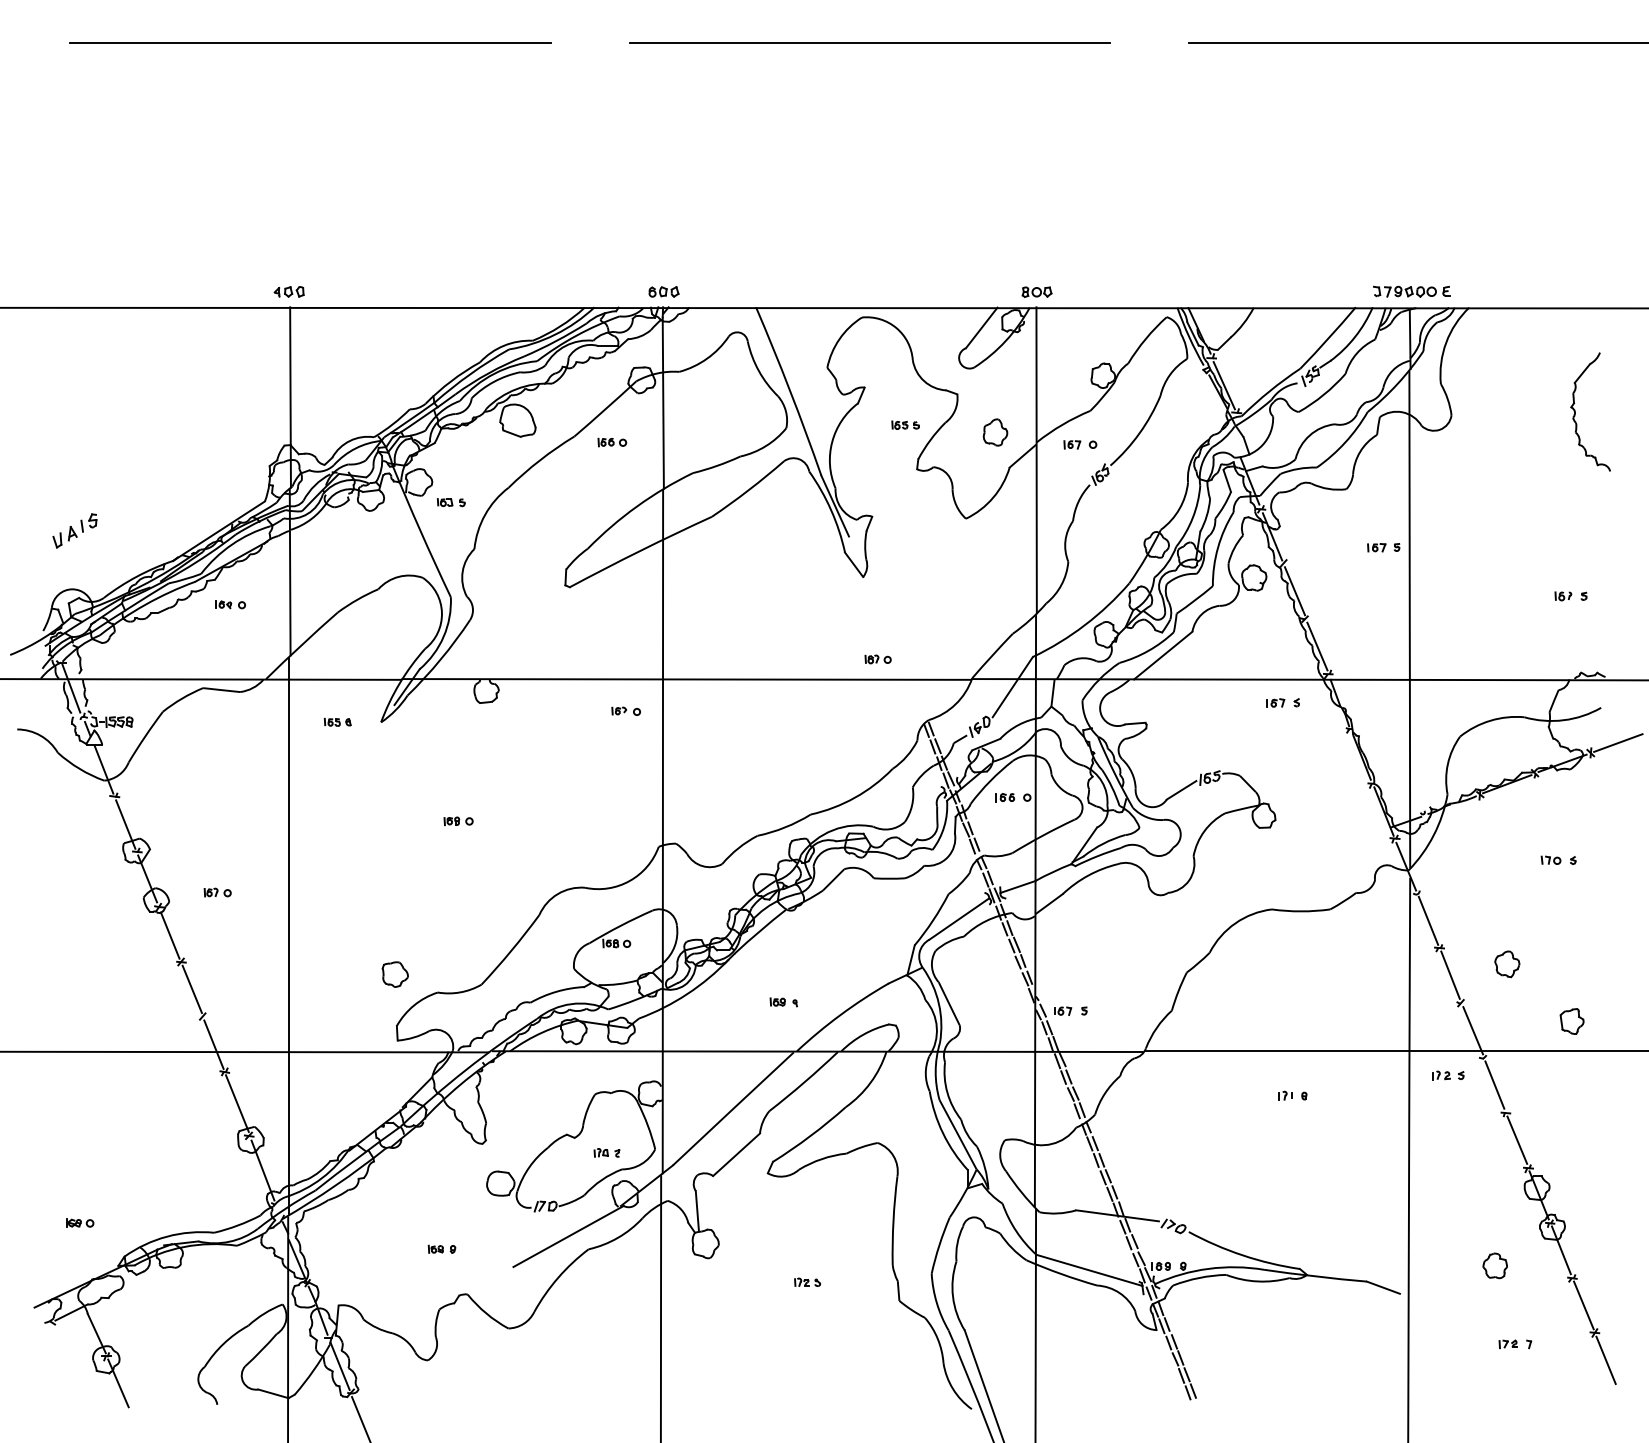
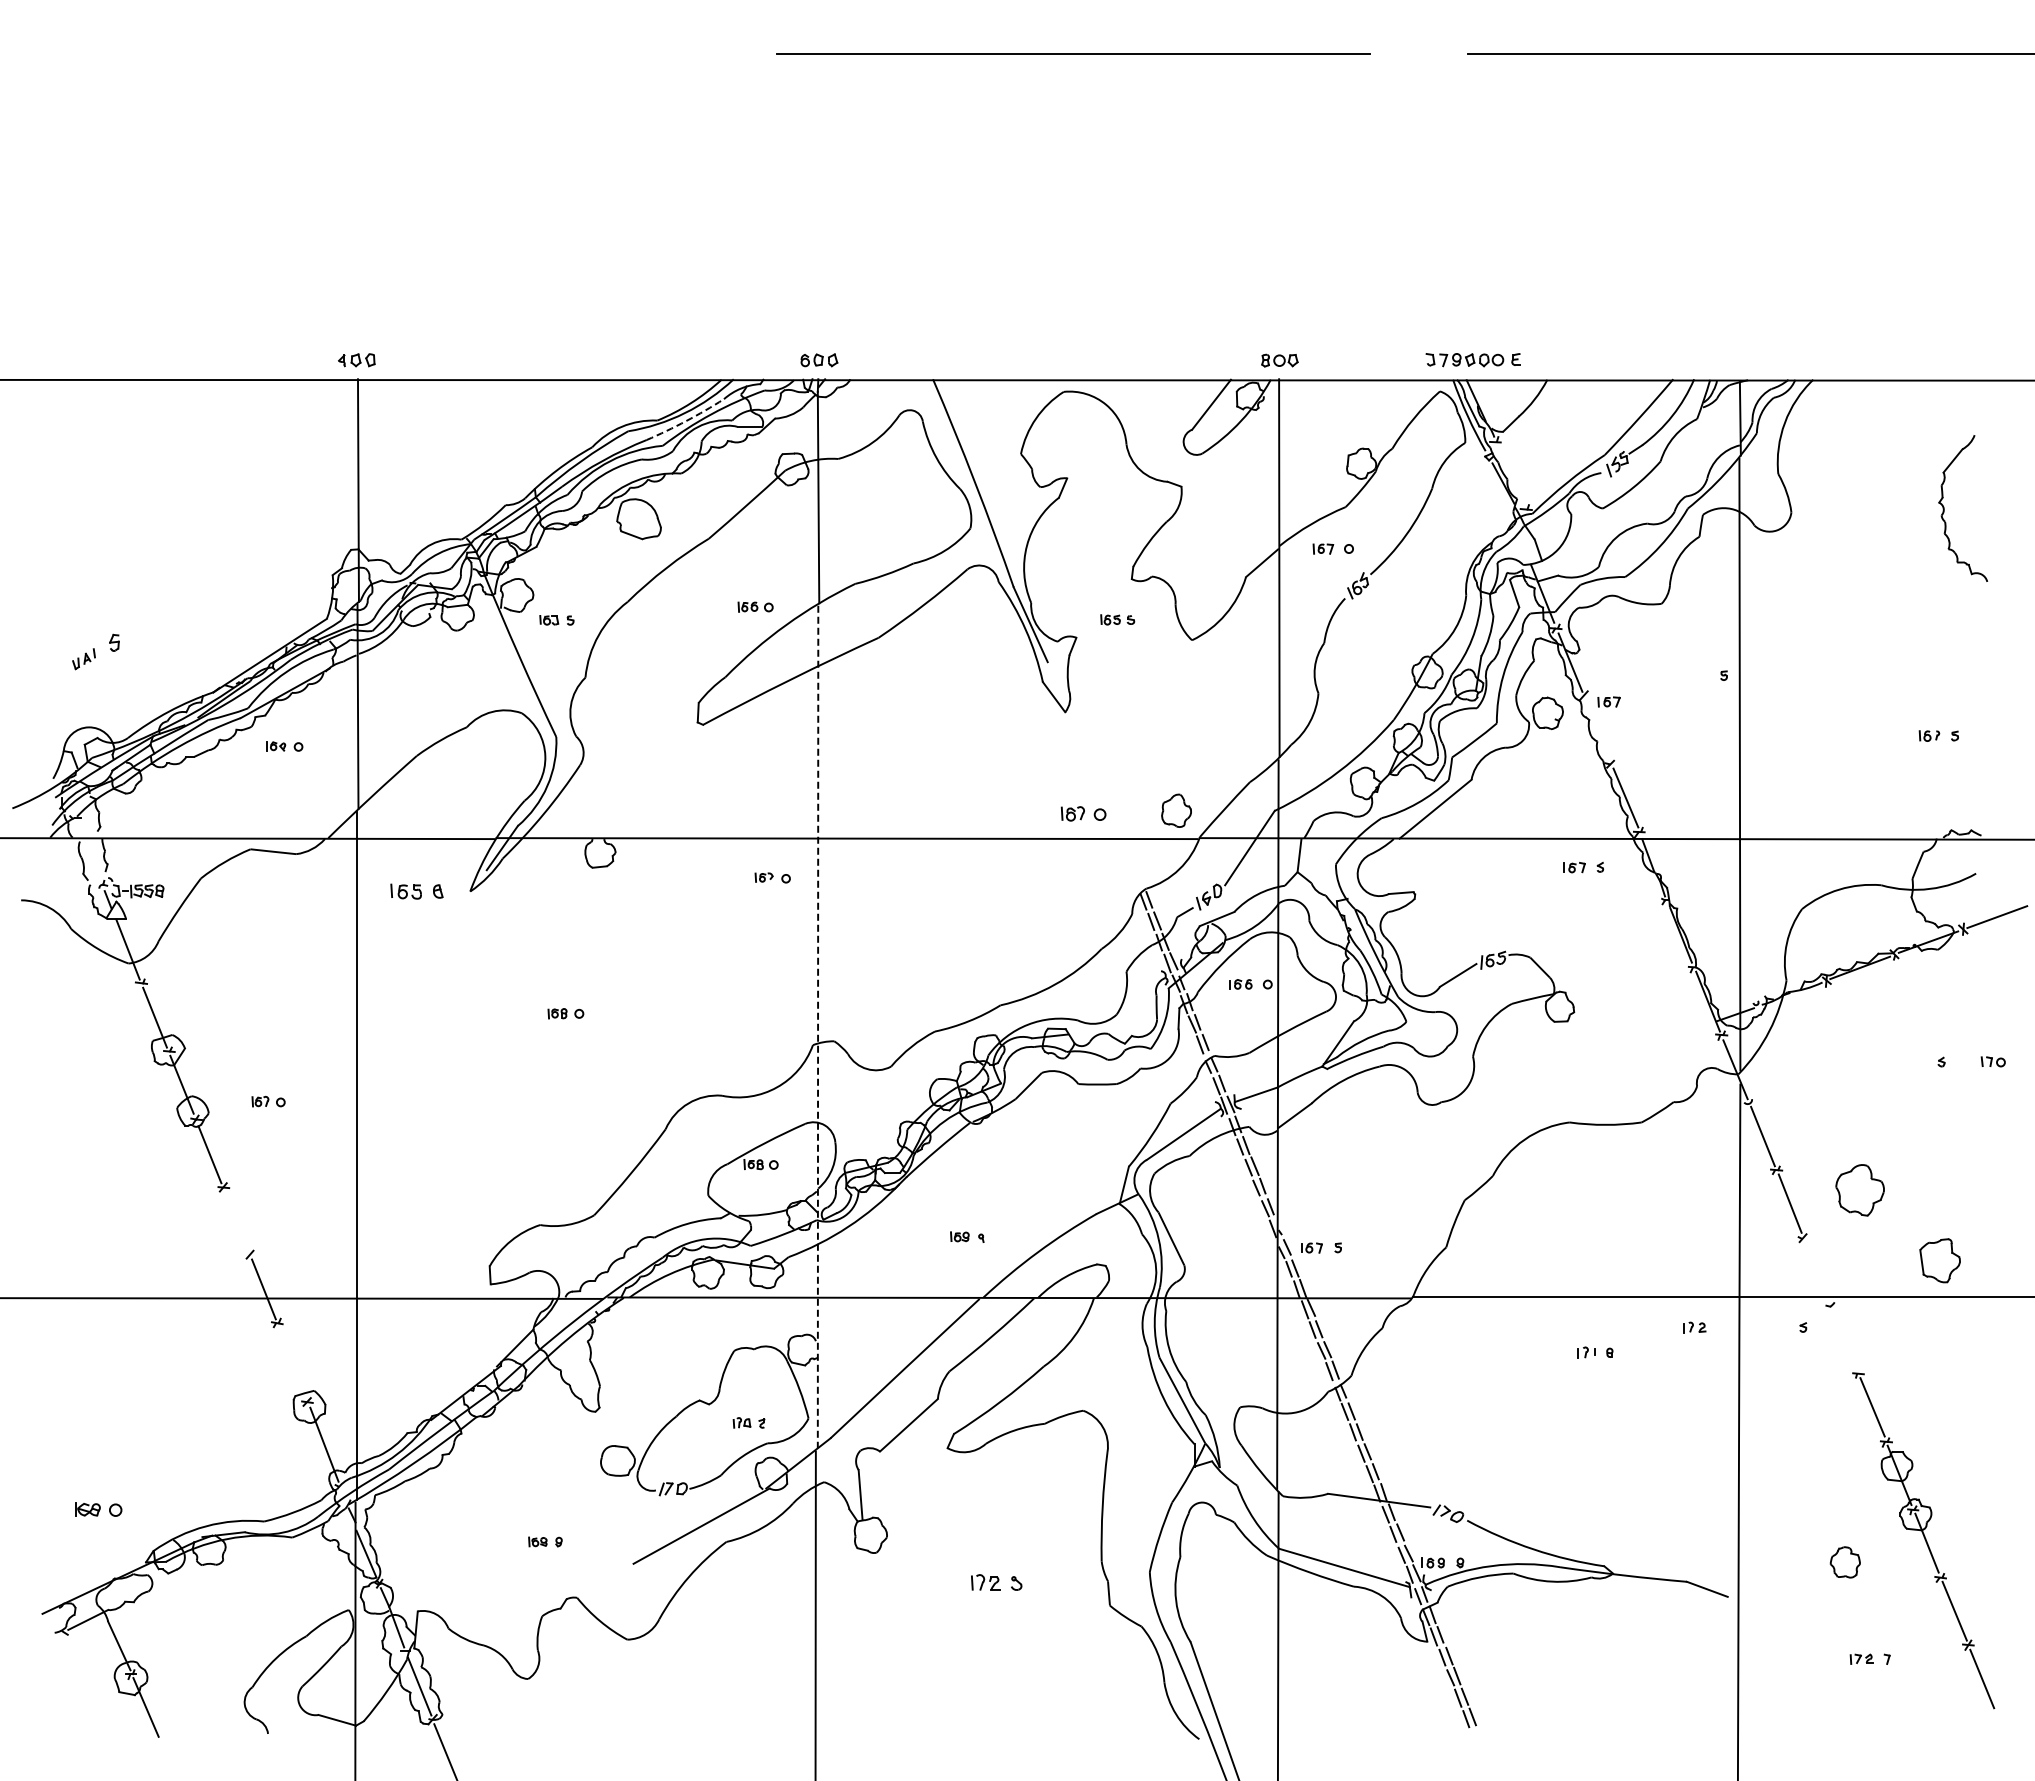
line: (310, 43) -> (383, 53), removed
part: (1411, 292) -> (1472, 360), moved
arc: (556, 341) -> (686, 421), solid -> dashed
line: (1223, 385) -> (1510, 475), removed
part: (905, 424) -> (1117, 619), moved
part: (995, 432) -> (1176, 810), moved
part: (612, 441) -> (755, 606), moved
part: (67, 533) -> (83, 658), size x0.6
part: (1376, 547) -> (1608, 701), moved
line: (1294, 591) -> (1597, 729), removed
part: (877, 659) -> (1083, 813), size x1.4
line: (71, 688) -> (87, 849), removed
part: (337, 722) -> (416, 891), size x1.6
line: (663, 832) -> (818, 1027), solid -> dashed
part: (1550, 860) -> (1992, 1061), moved
part: (1507, 963) -> (1860, 1189), size x1.6
part: (395, 974) -> (487, 1202), removed
line: (192, 988) -> (237, 1220), removed
part: (1572, 1021) -> (1940, 1260), size x1.4
line: (1473, 1030) -> (1818, 1272), removed
part: (1441, 1075) -> (1694, 1327), moved
line: (1494, 1085) -> (1844, 1339), removed
line: (237, 1103) -> (292, 1362), removed
part: (80, 1223) -> (99, 1509), size x1.4
part: (807, 1282) -> (996, 1582), size x1.6

